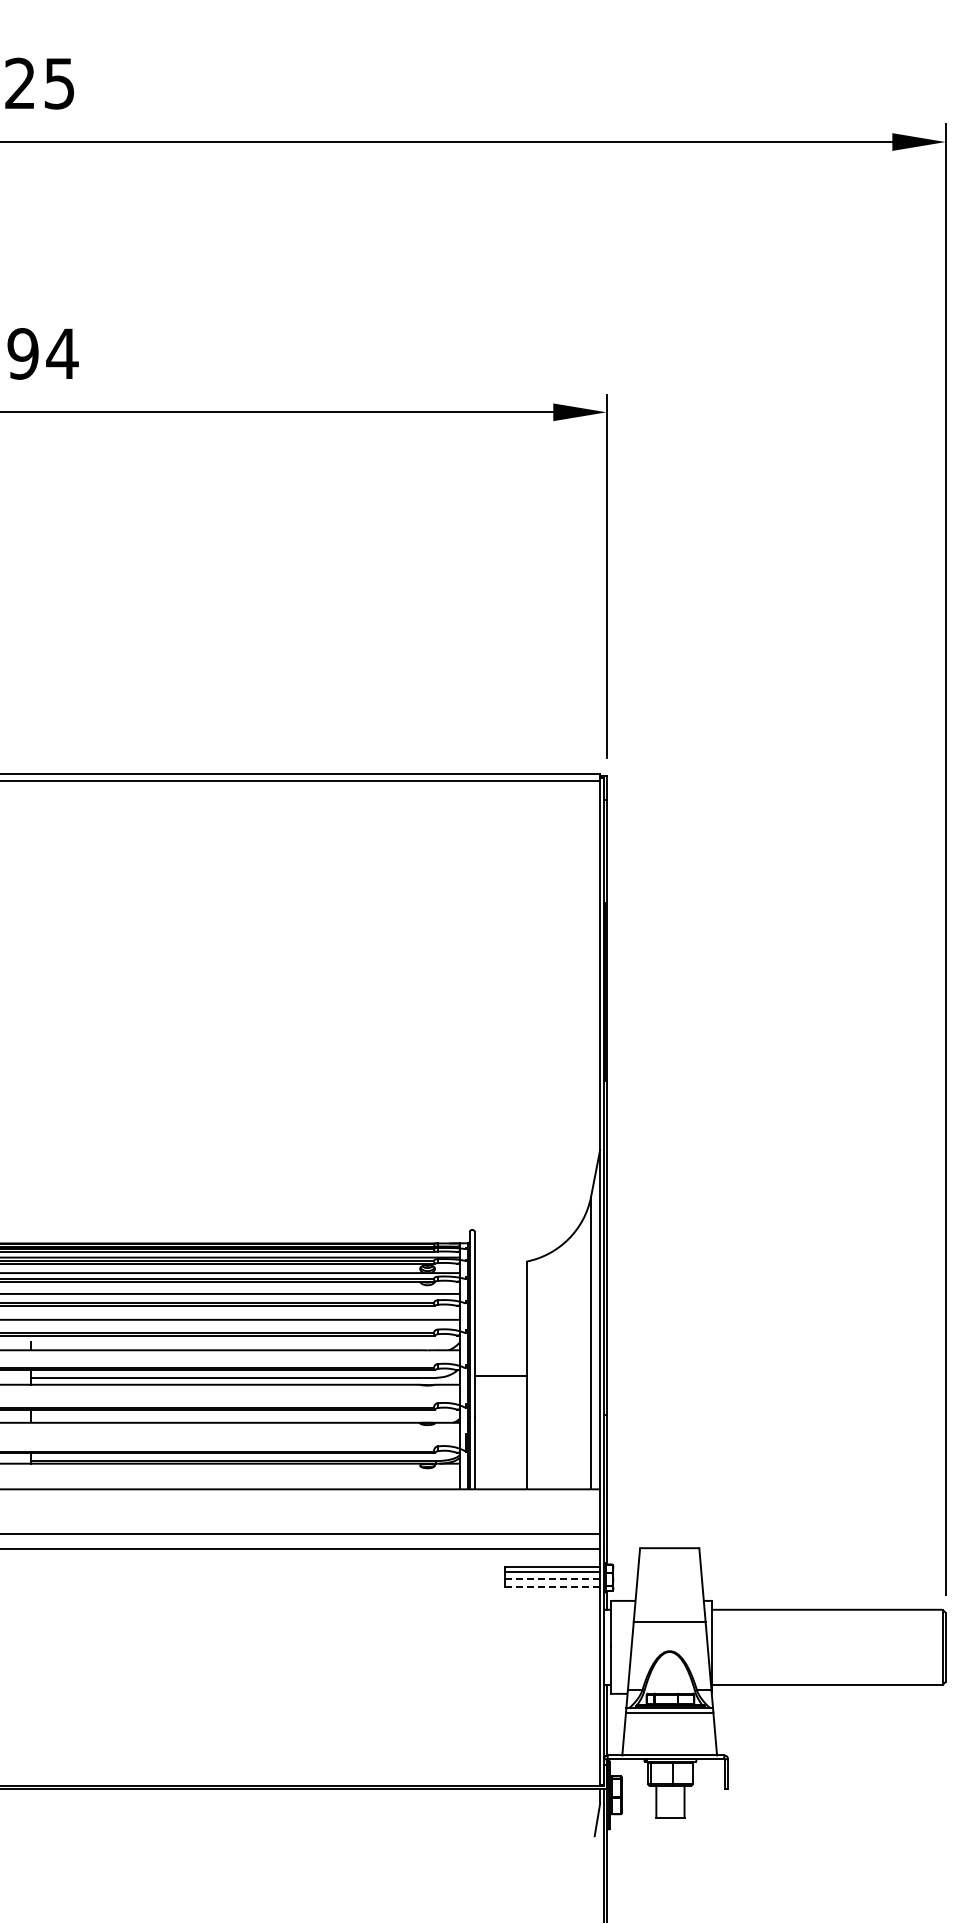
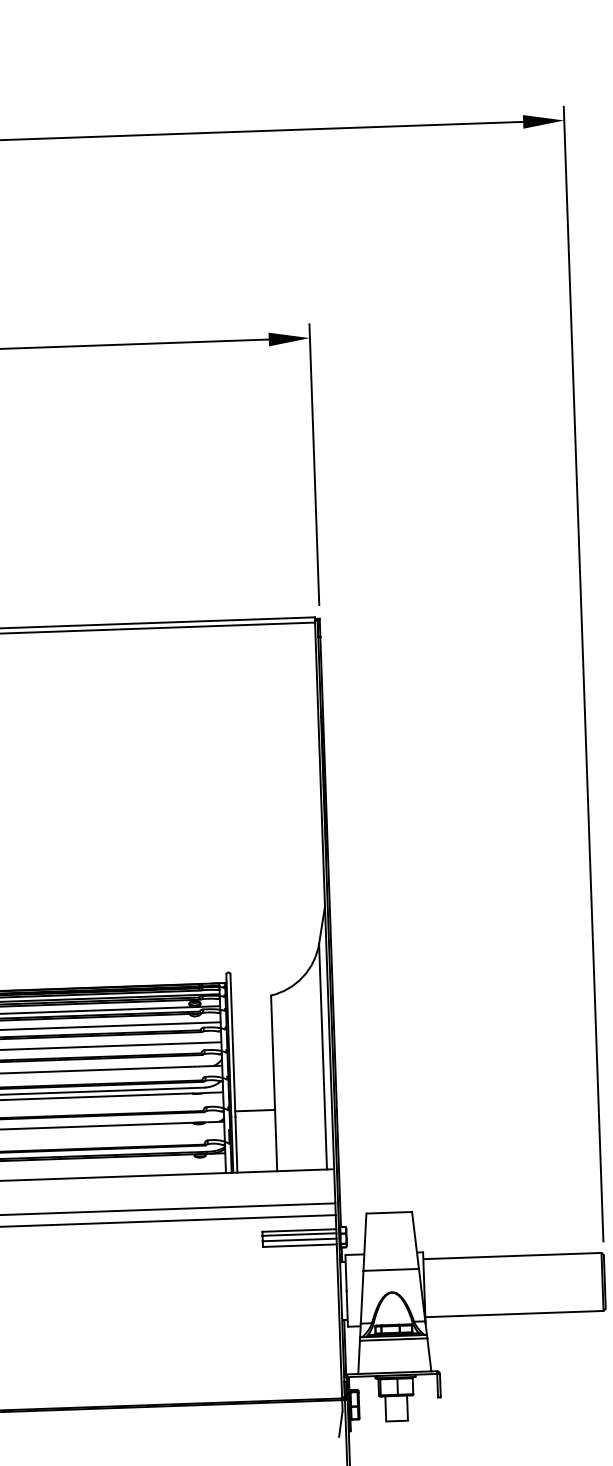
line: (500, 1375) -> (254, 1110), moved
line: (552, 1579) -> (299, 1240), dashed -> solid
line: (552, 1586) -> (299, 1245), dashed -> solid

